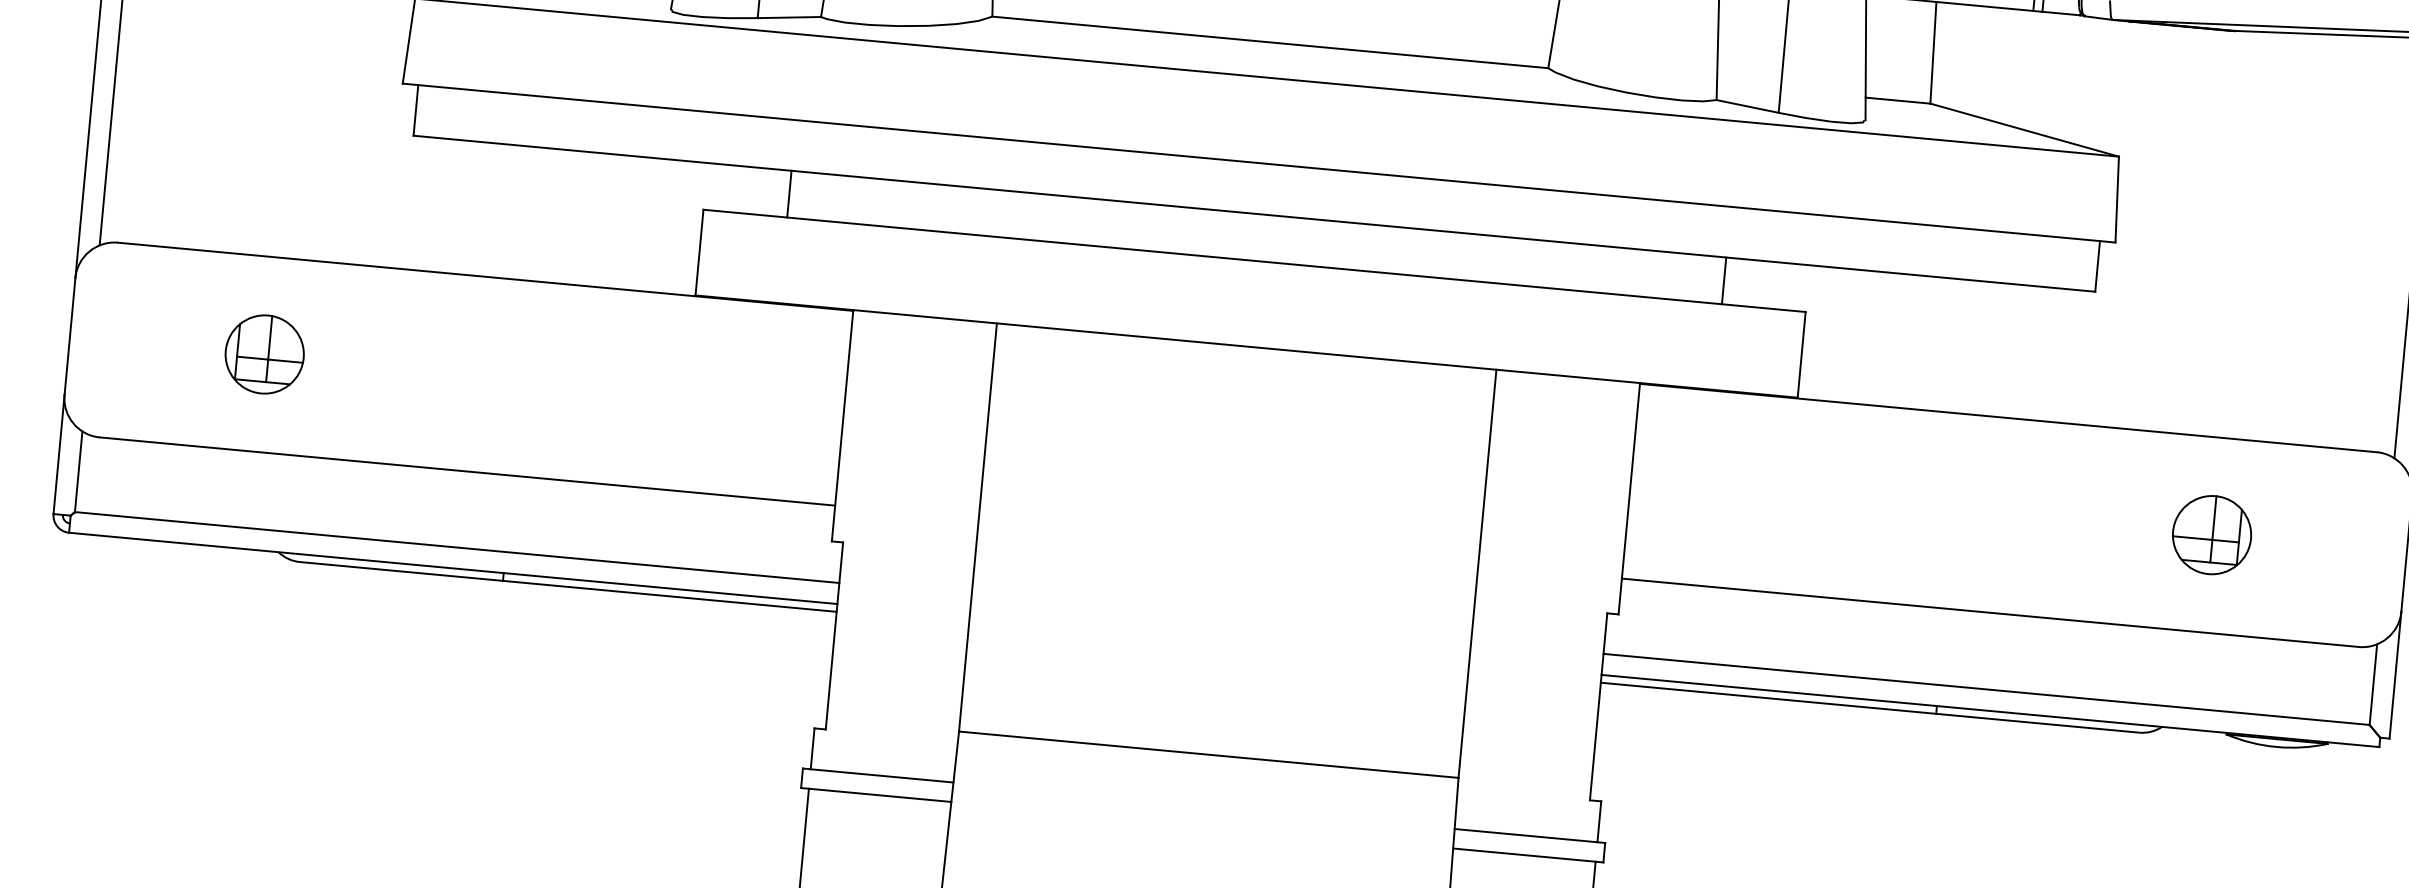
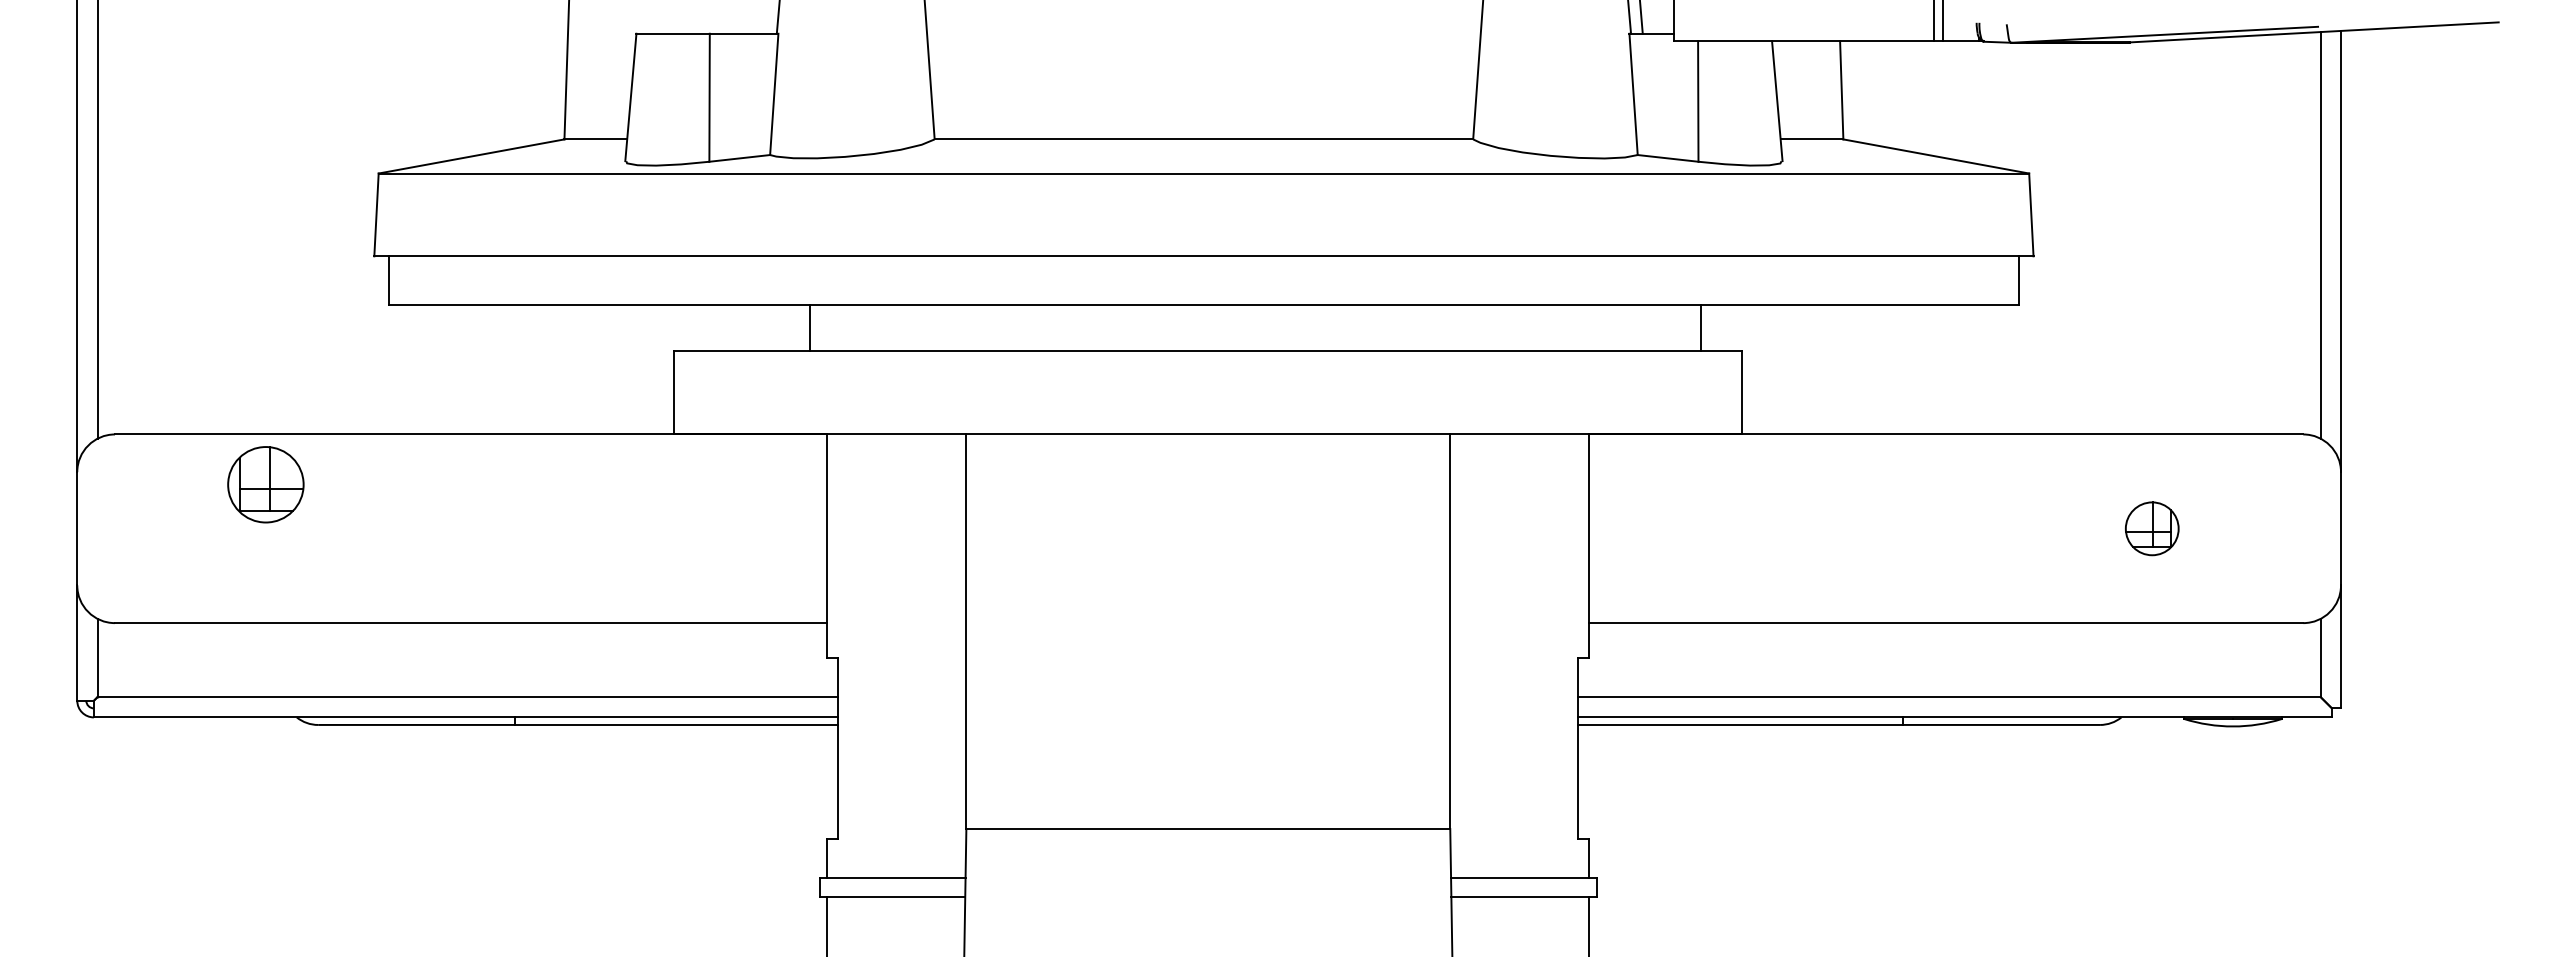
line: (789, 193) -> (809, 327), moved
line: (1724, 280) -> (1701, 327), moved
part: (264, 354) -> (265, 484), moved
part: (2211, 534) -> (2151, 528), size x0.7

